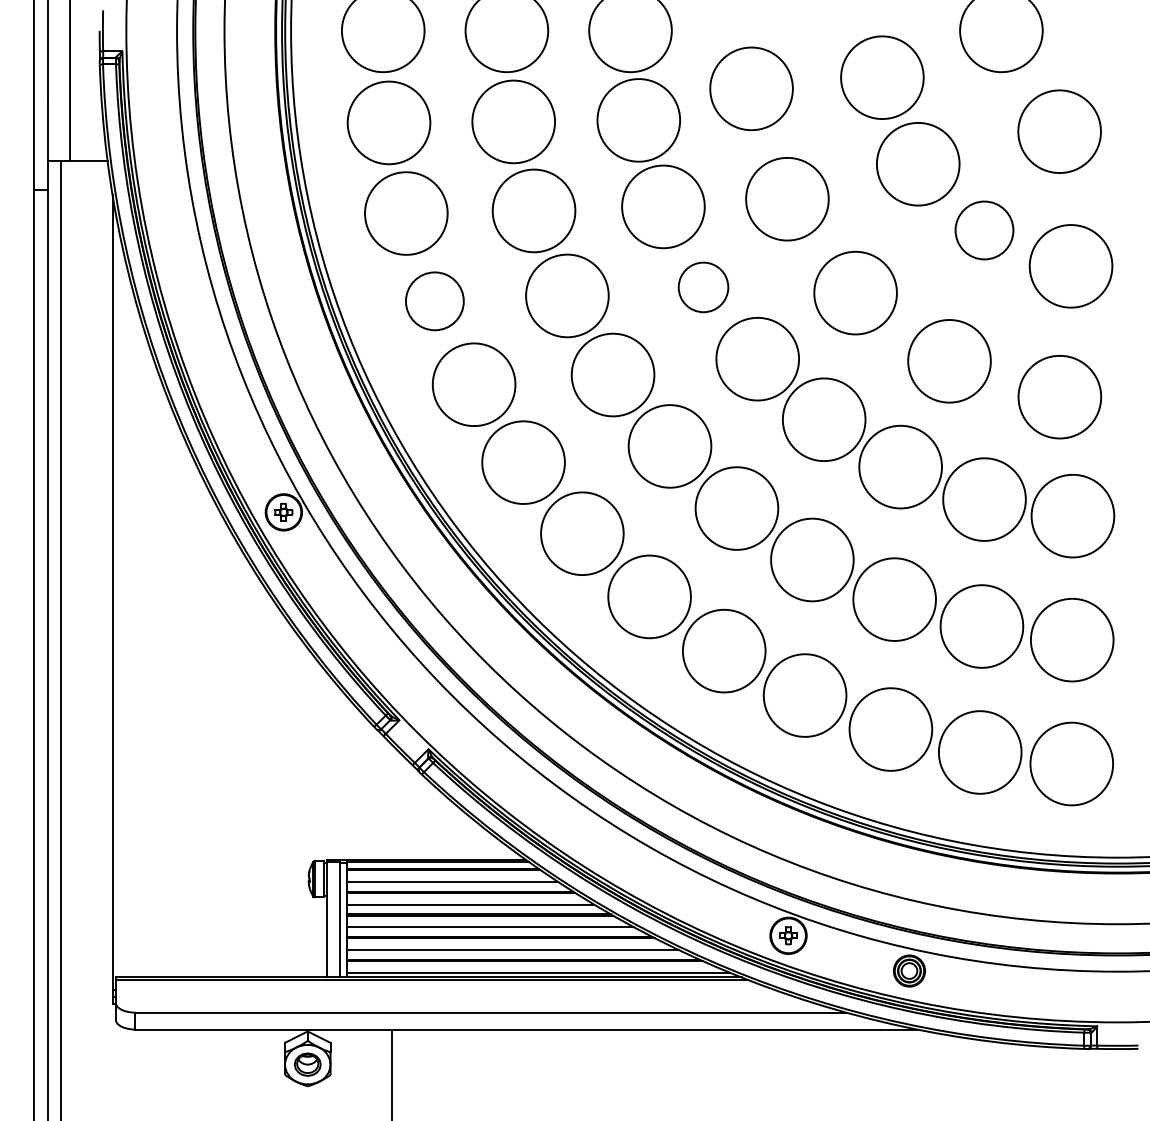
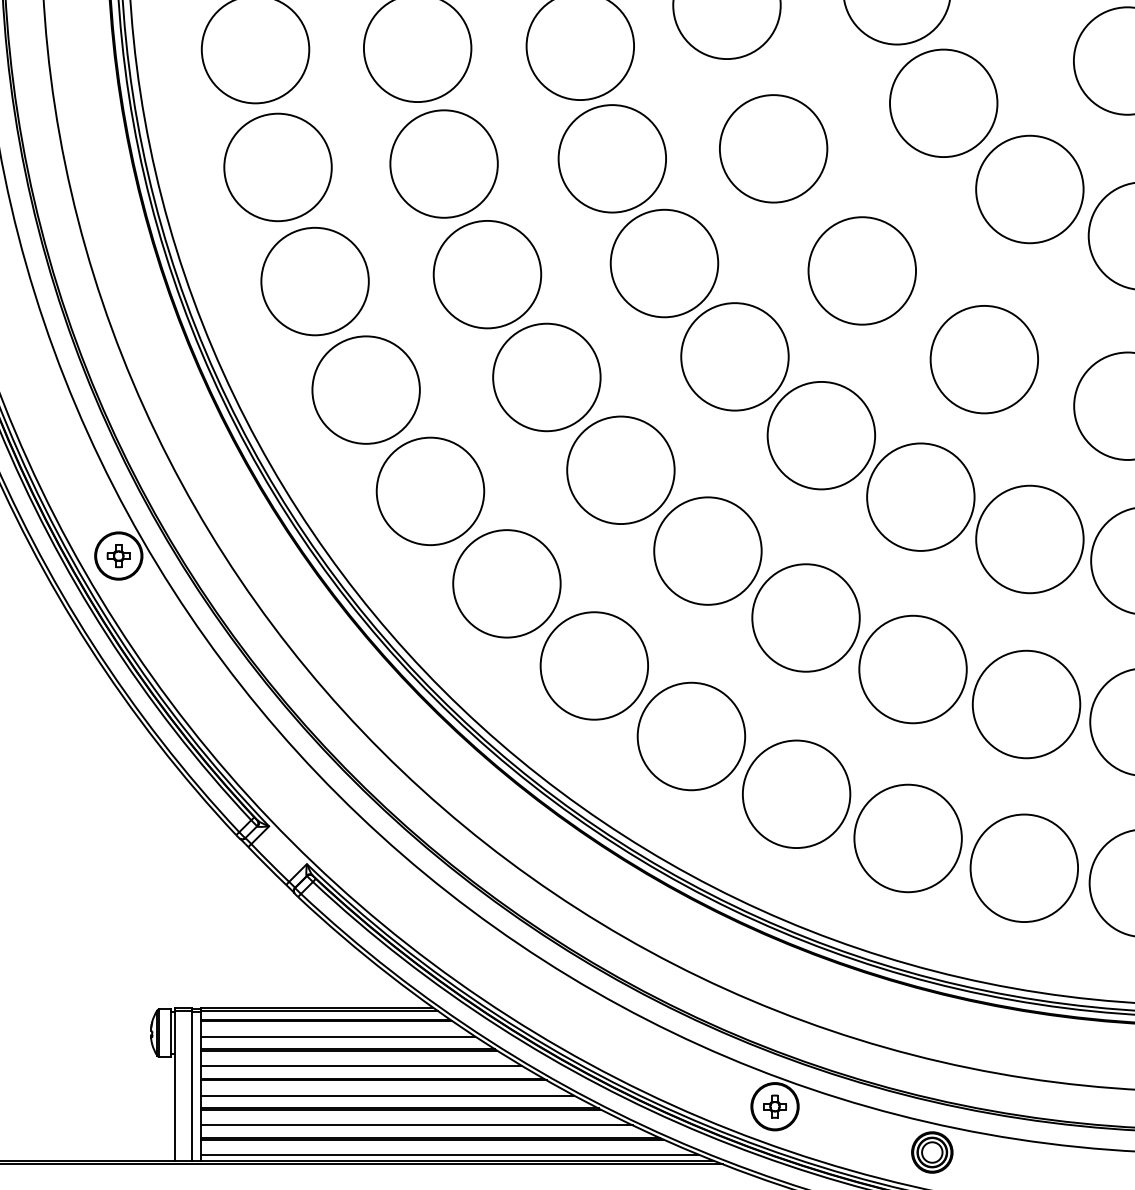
circle: (984, 230) -> (1029, 189), size x1.43
circle: (703, 287) -> (664, 263), size x1.67
circle: (434, 301) -> (314, 281), size x1.43

